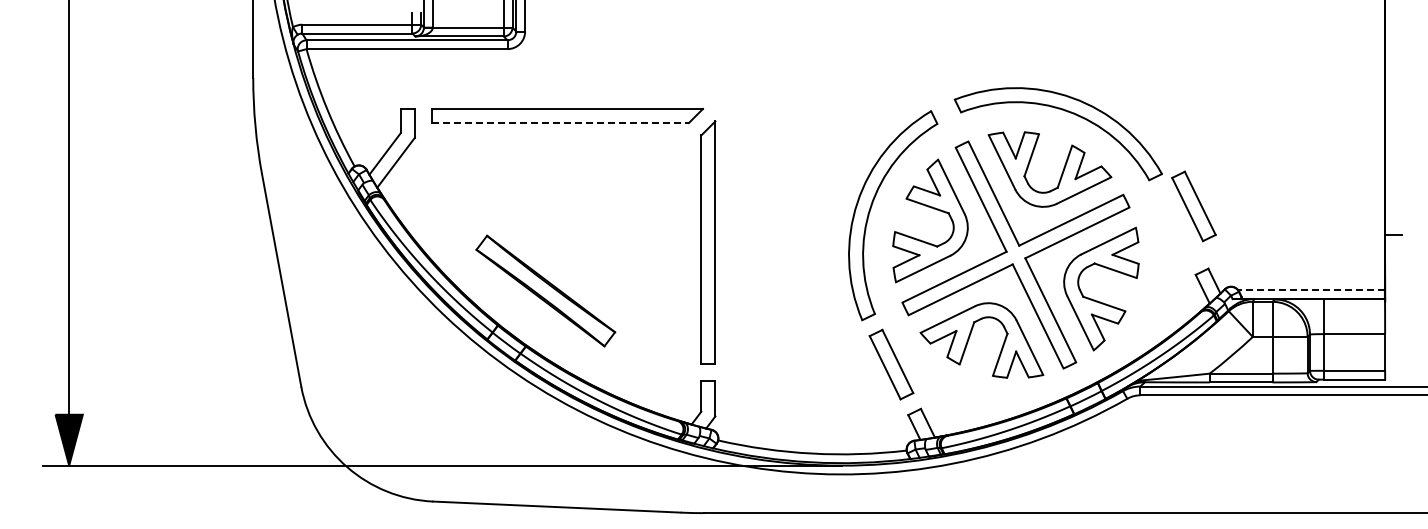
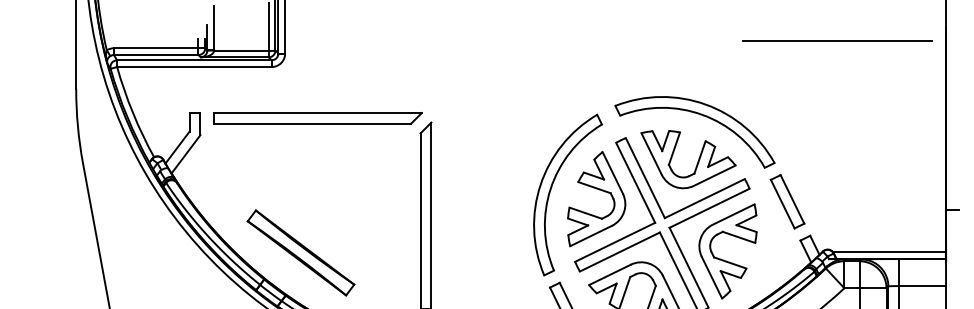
line: (1244, 15) -> (837, 41), added
line: (561, 123) -> (313, 124), dashed -> solid
part: (1193, 206) -> (787, 201), moved
line: (1310, 290) -> (888, 252), dashed -> solid

